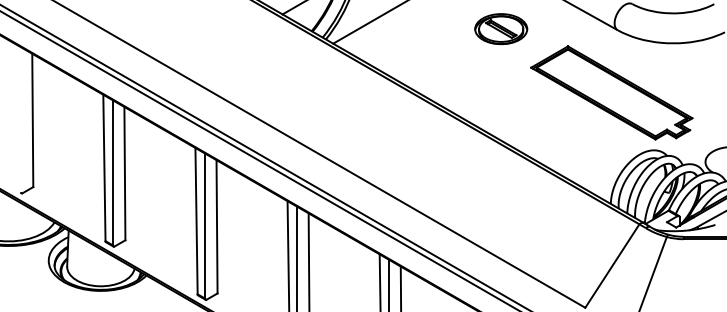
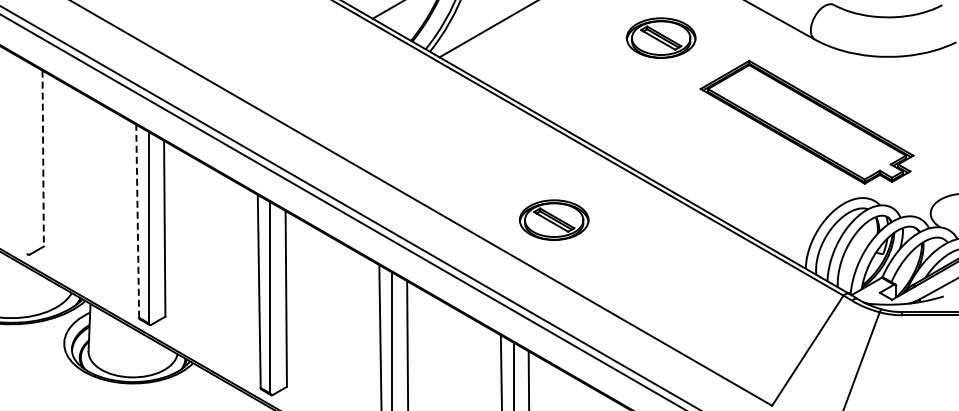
line: (33, 120) -> (43, 158), solid -> dashed
part: (420, 166) -> (554, 219), added
line: (104, 168) -> (137, 221), solid -> dashed

